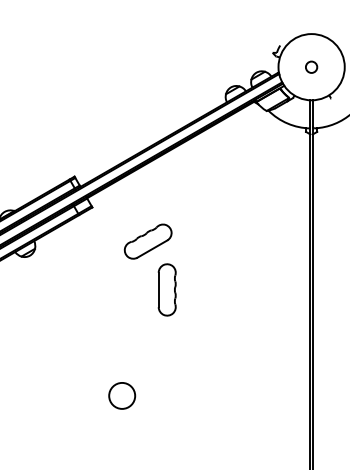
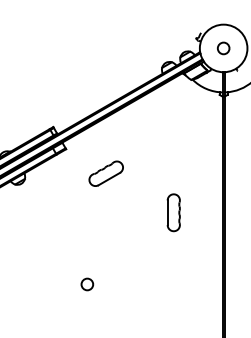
circle: (311, 67) -> (223, 48), size x1.43
part: (166, 289) -> (173, 212), moved
circle: (121, 395) -> (87, 284), size x0.62

